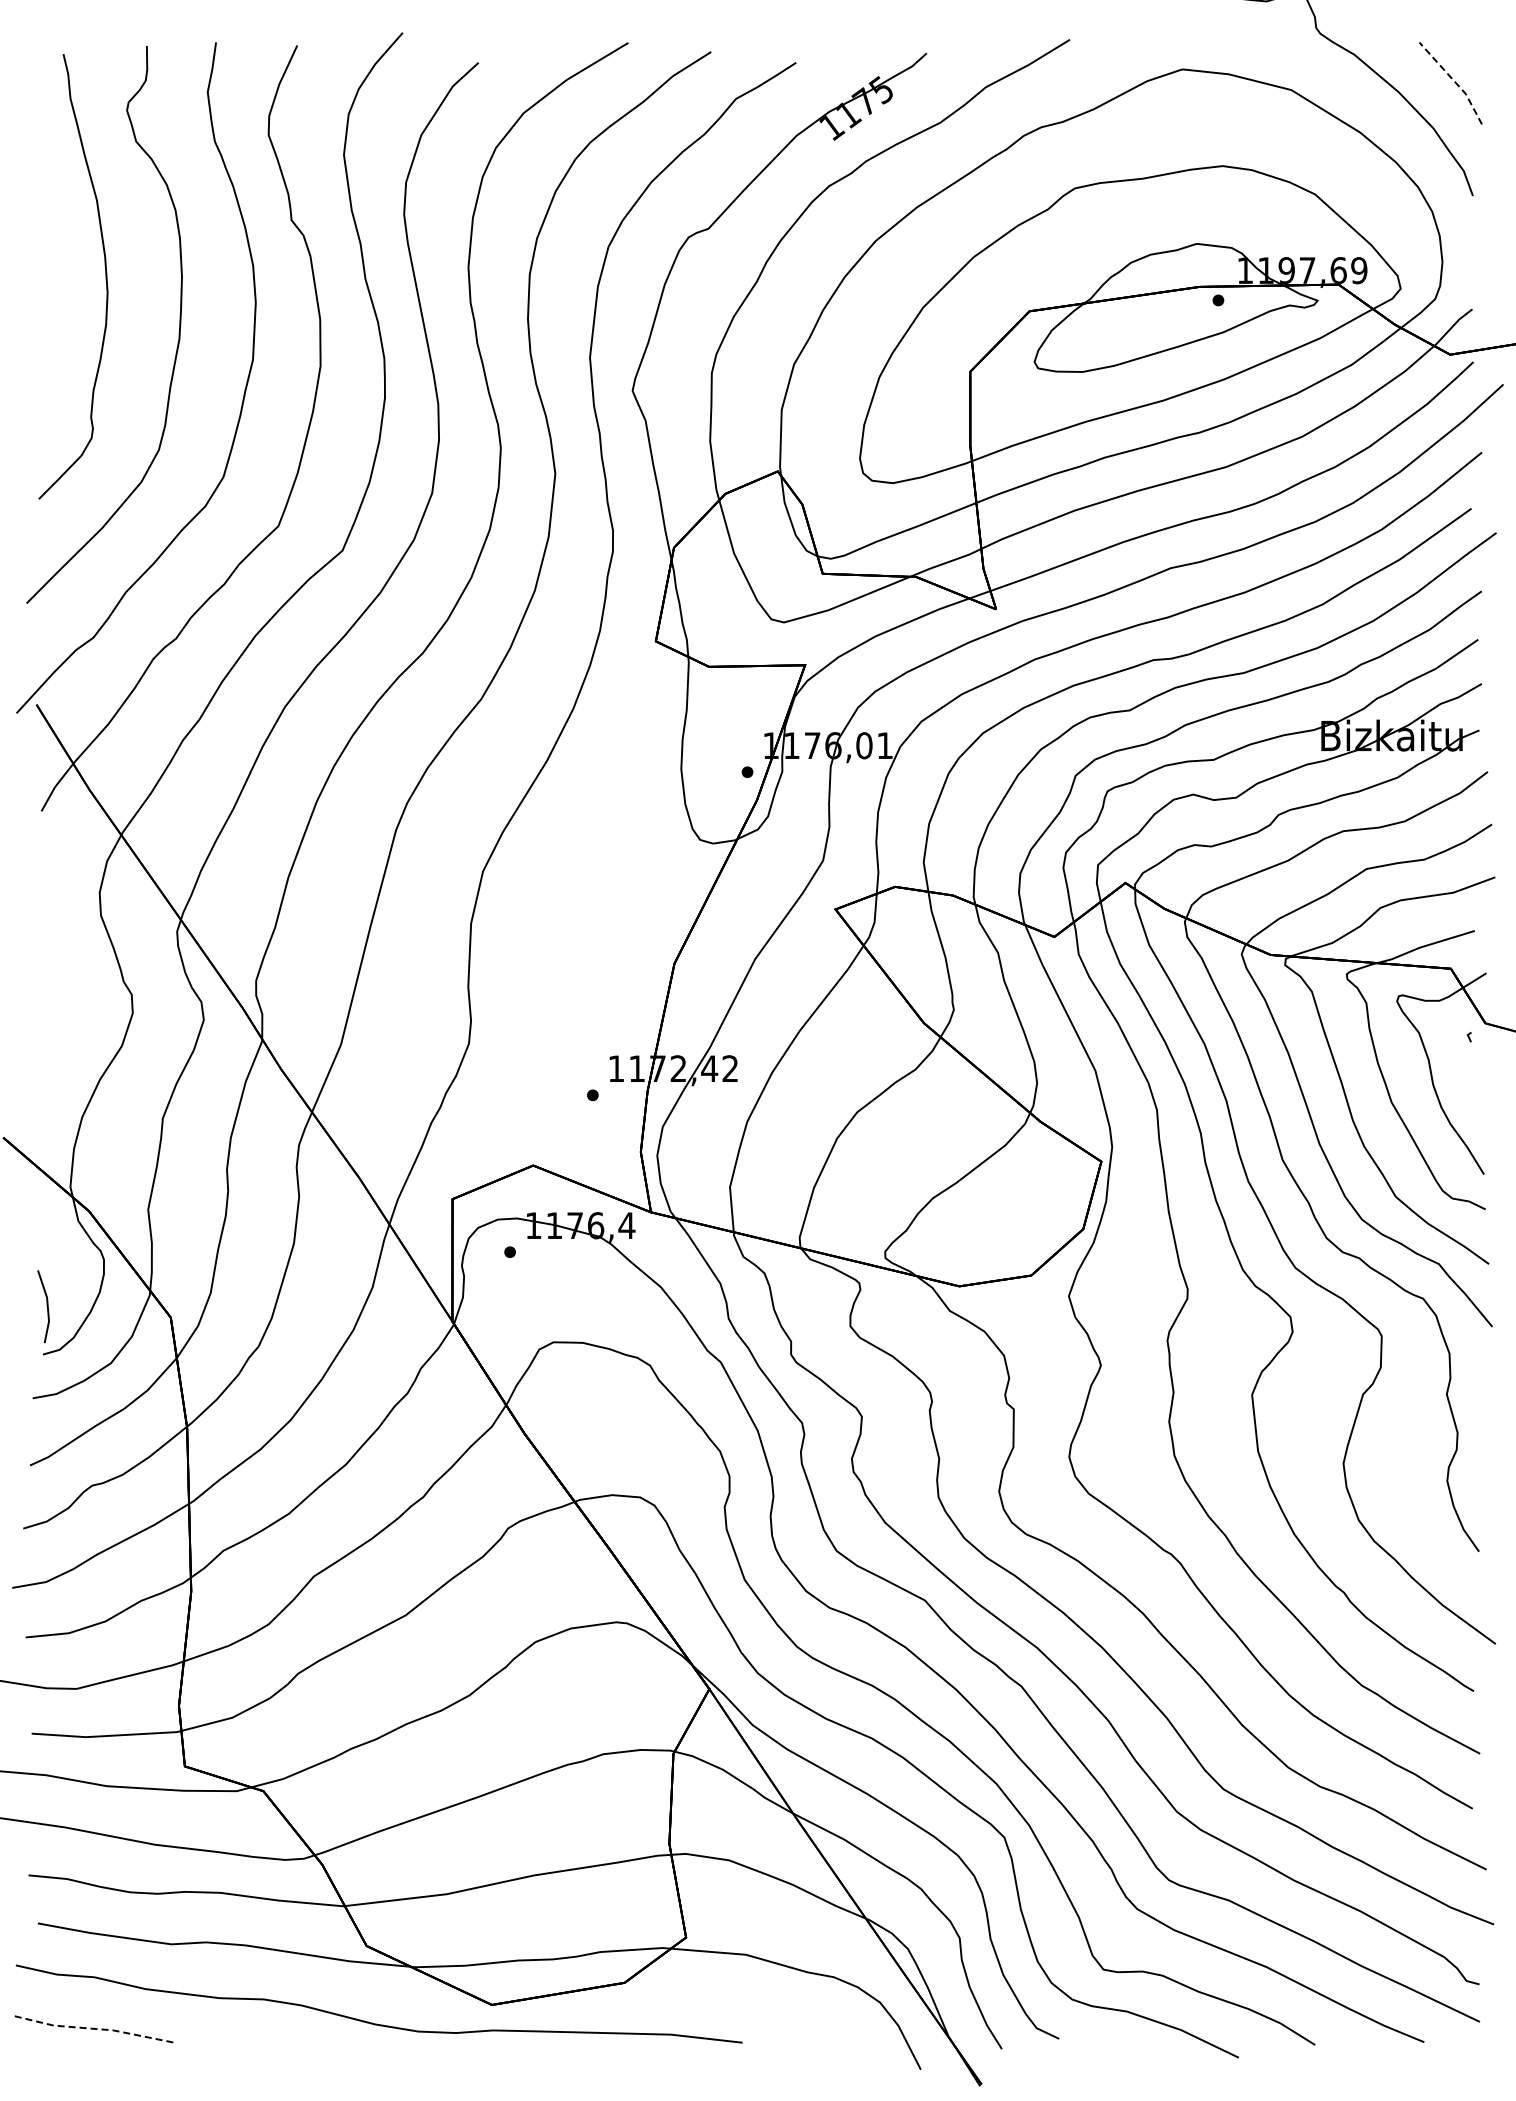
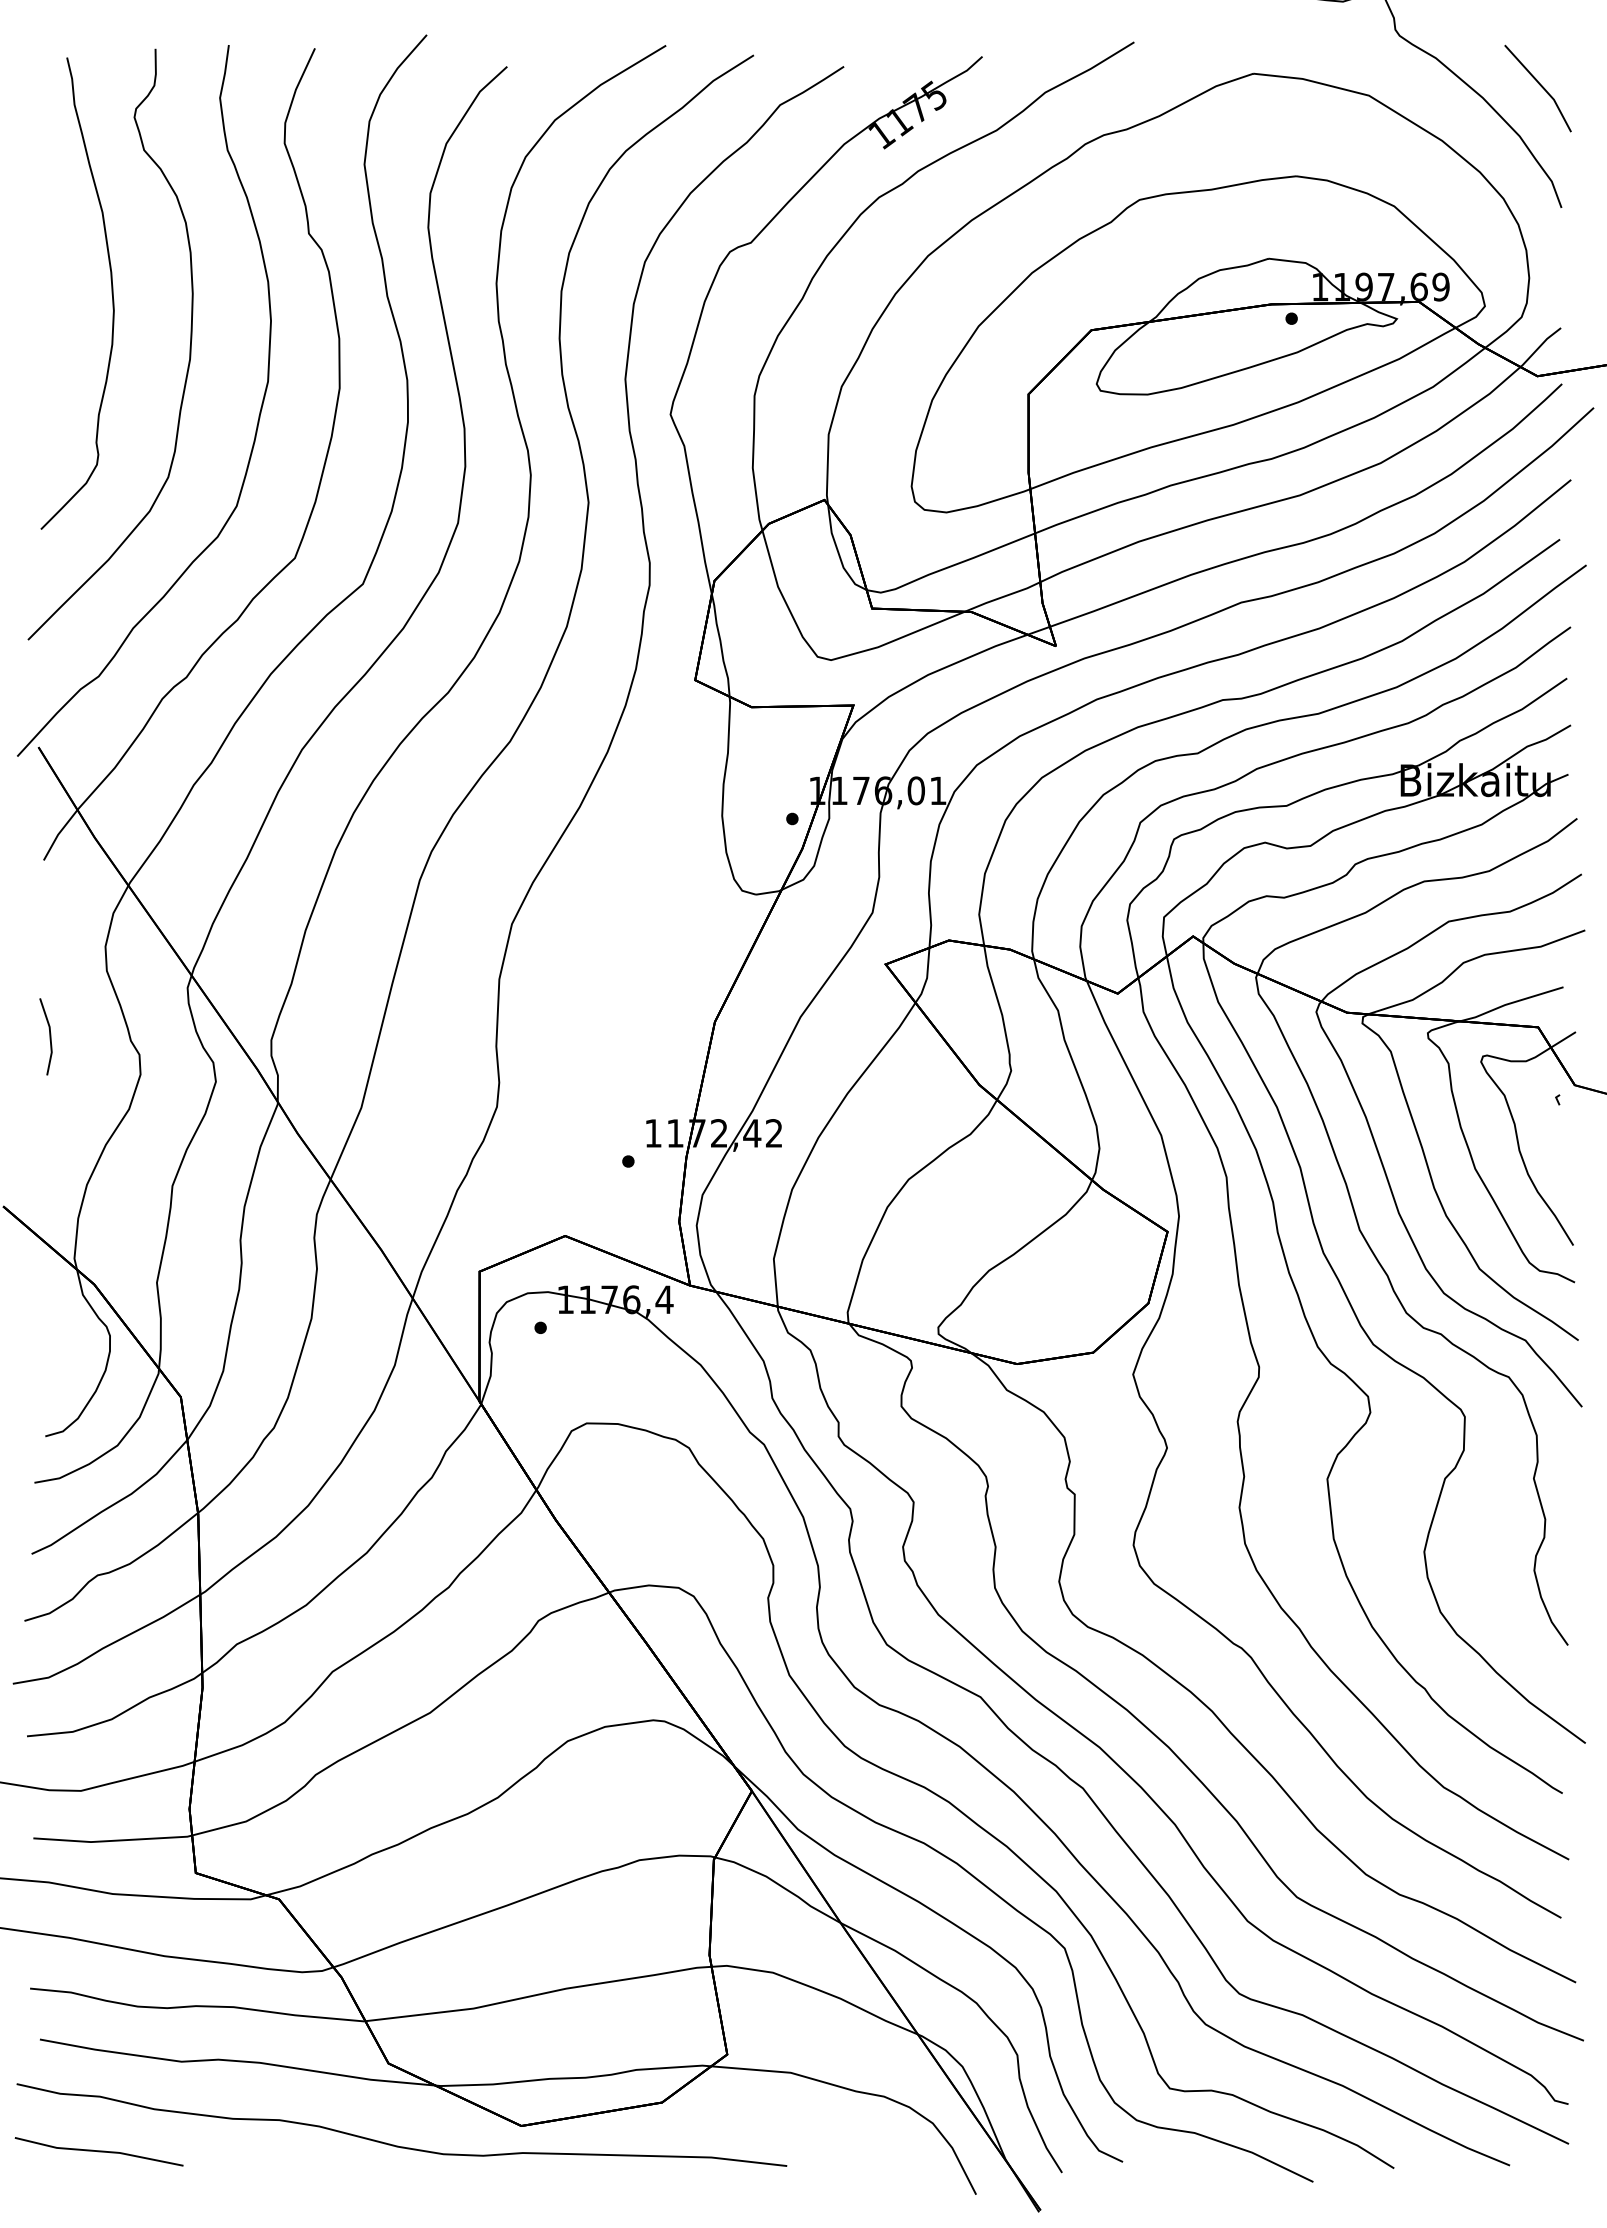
line: (1454, 81) -> (1541, 86), dashed -> solid
line: (46, 1306) -> (49, 1036), moved
line: (93, 2028) -> (98, 2150), dashed -> solid

